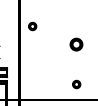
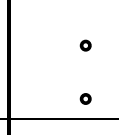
part: (32, 26) -> (26, 21), removed
part: (76, 44) -> (85, 45), size x0.62

